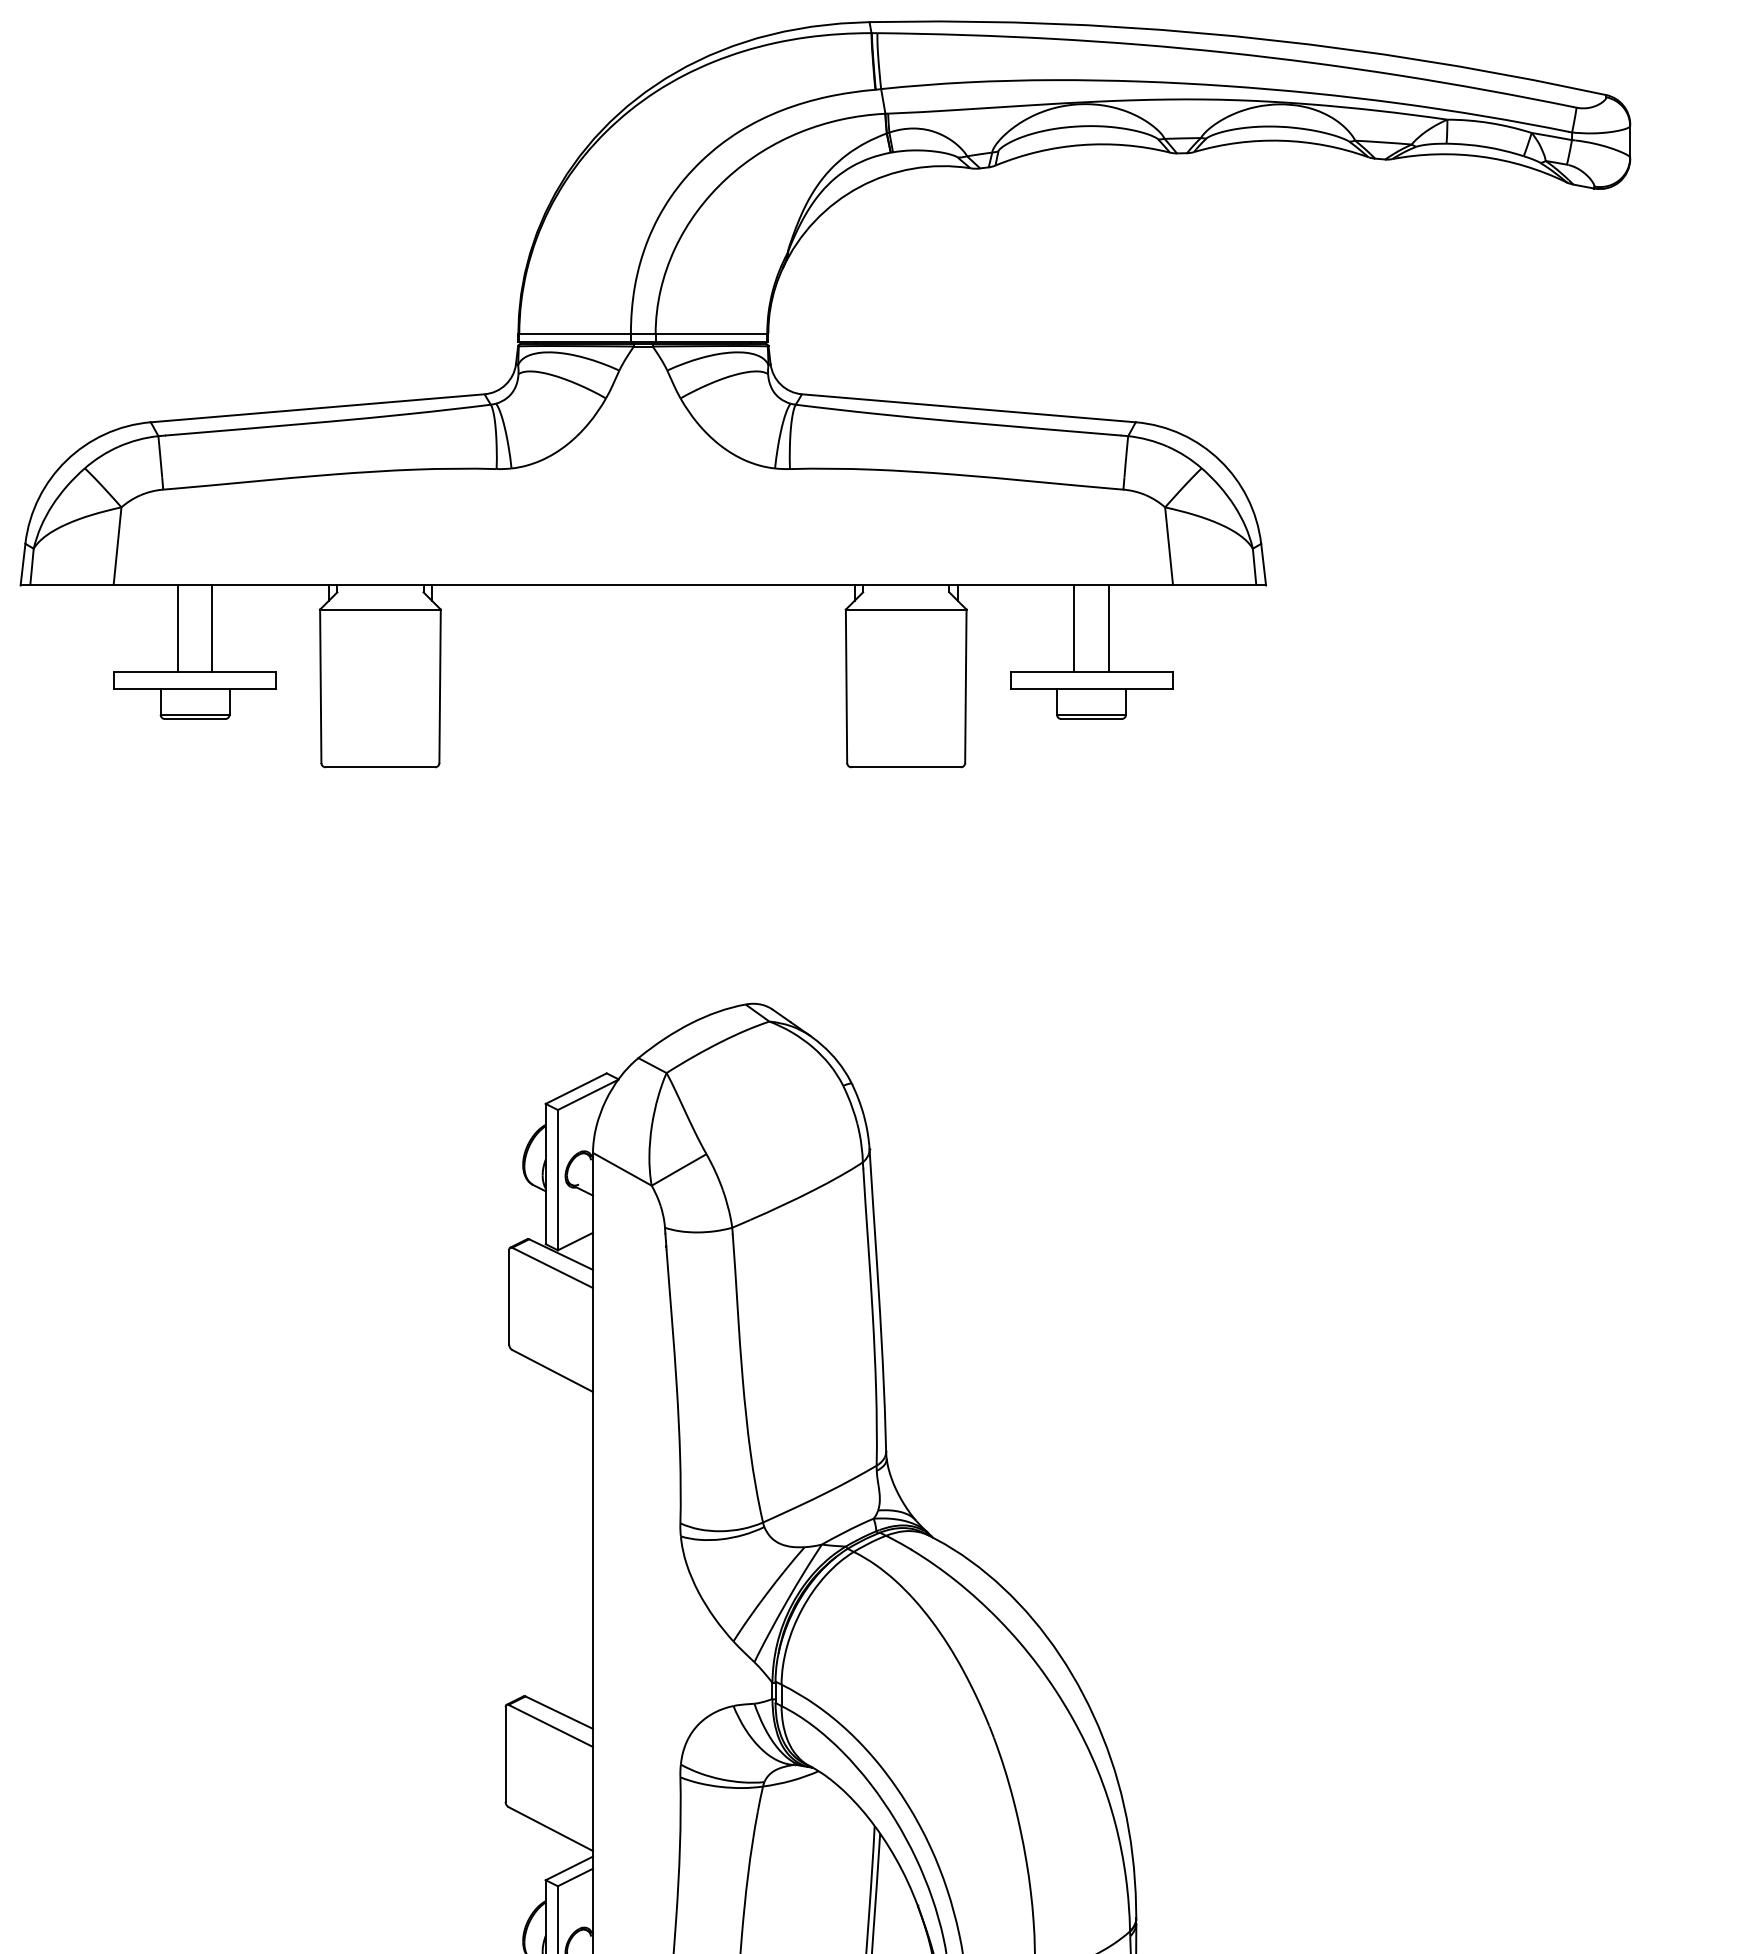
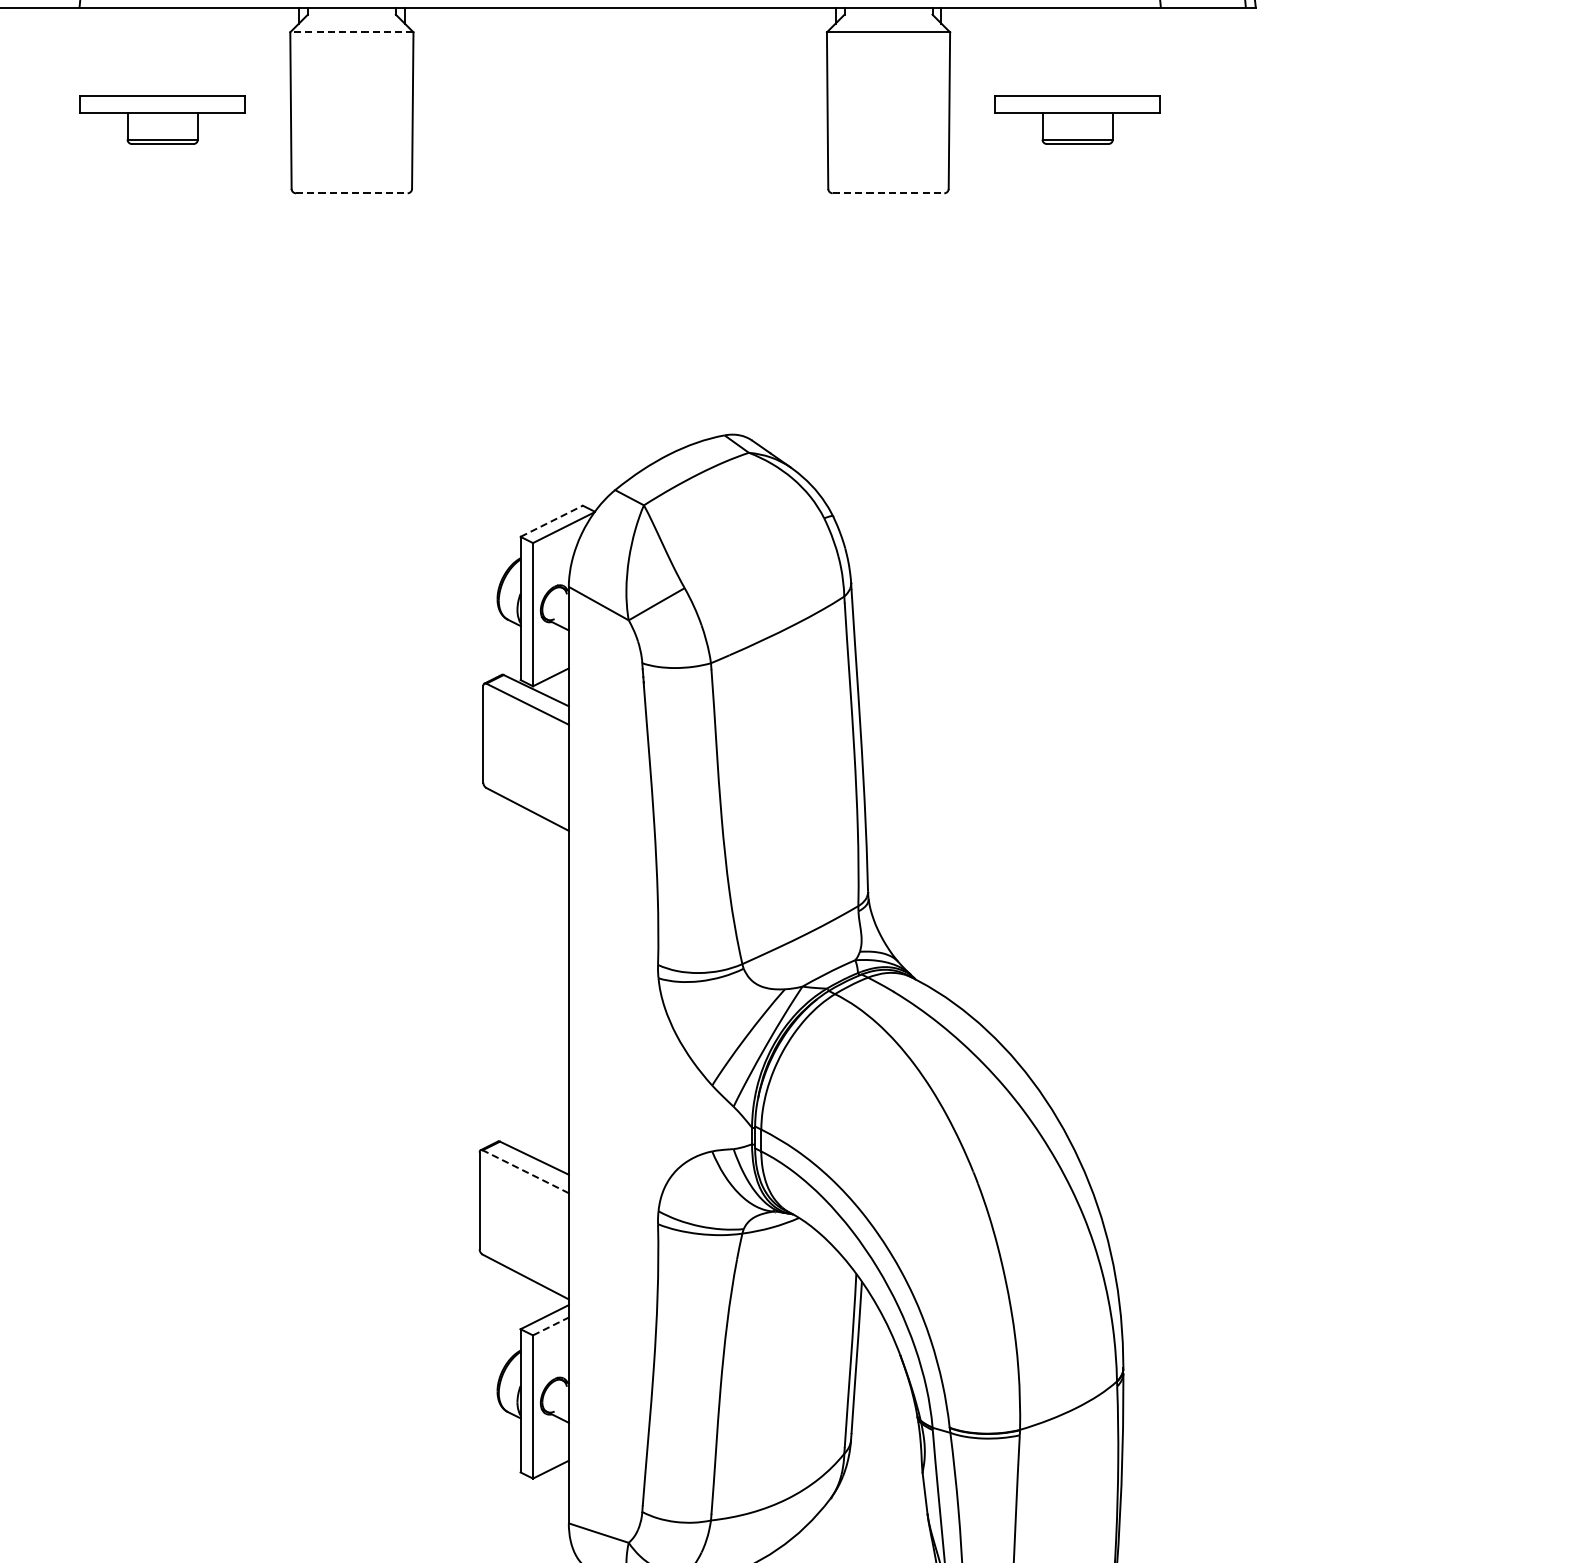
line: (379, 609) -> (350, 32), solid -> dashed
line: (177, 628) -> (144, 51), removed
line: (212, 628) -> (180, 51), removed
line: (1074, 628) -> (1060, 51), removed
line: (1108, 628) -> (1095, 51), removed
line: (380, 767) -> (351, 193), solid -> dashed
line: (906, 767) -> (888, 193), solid -> dashed
line: (576, 1088) -> (551, 521), solid -> dashed
line: (550, 1725) -> (525, 1171), solid -> dashed
line: (575, 1877) -> (550, 1326), solid -> dashed

